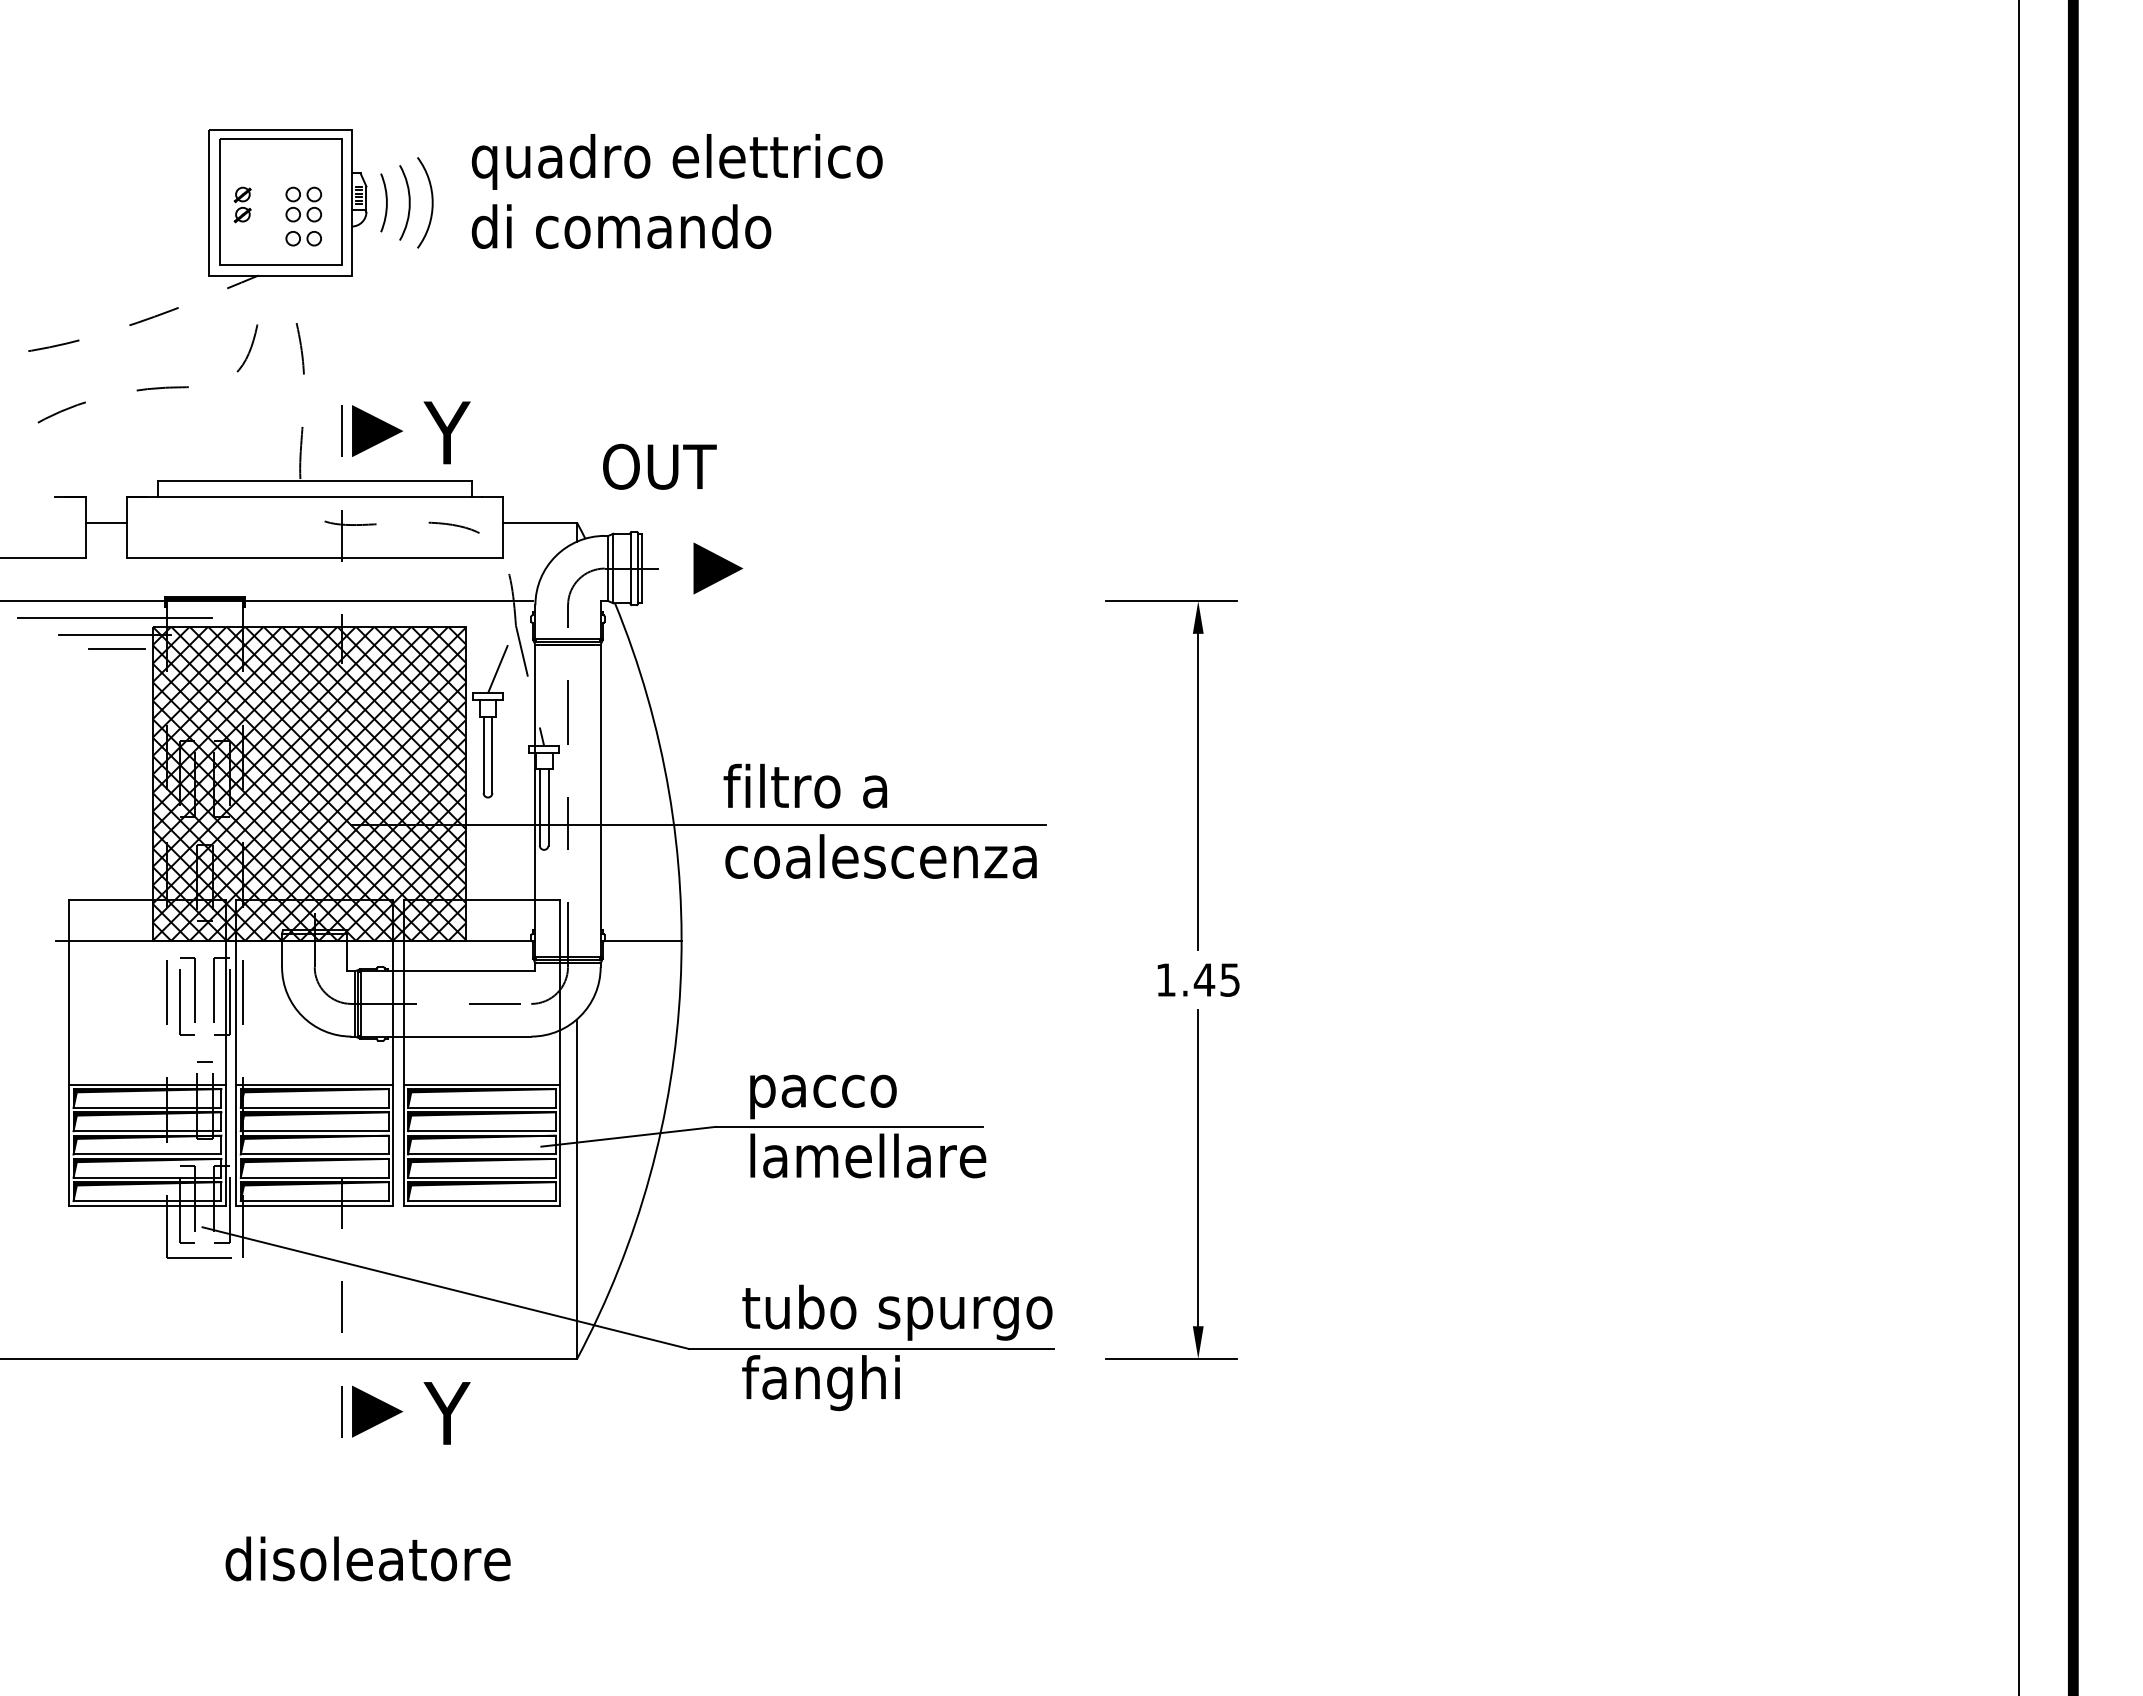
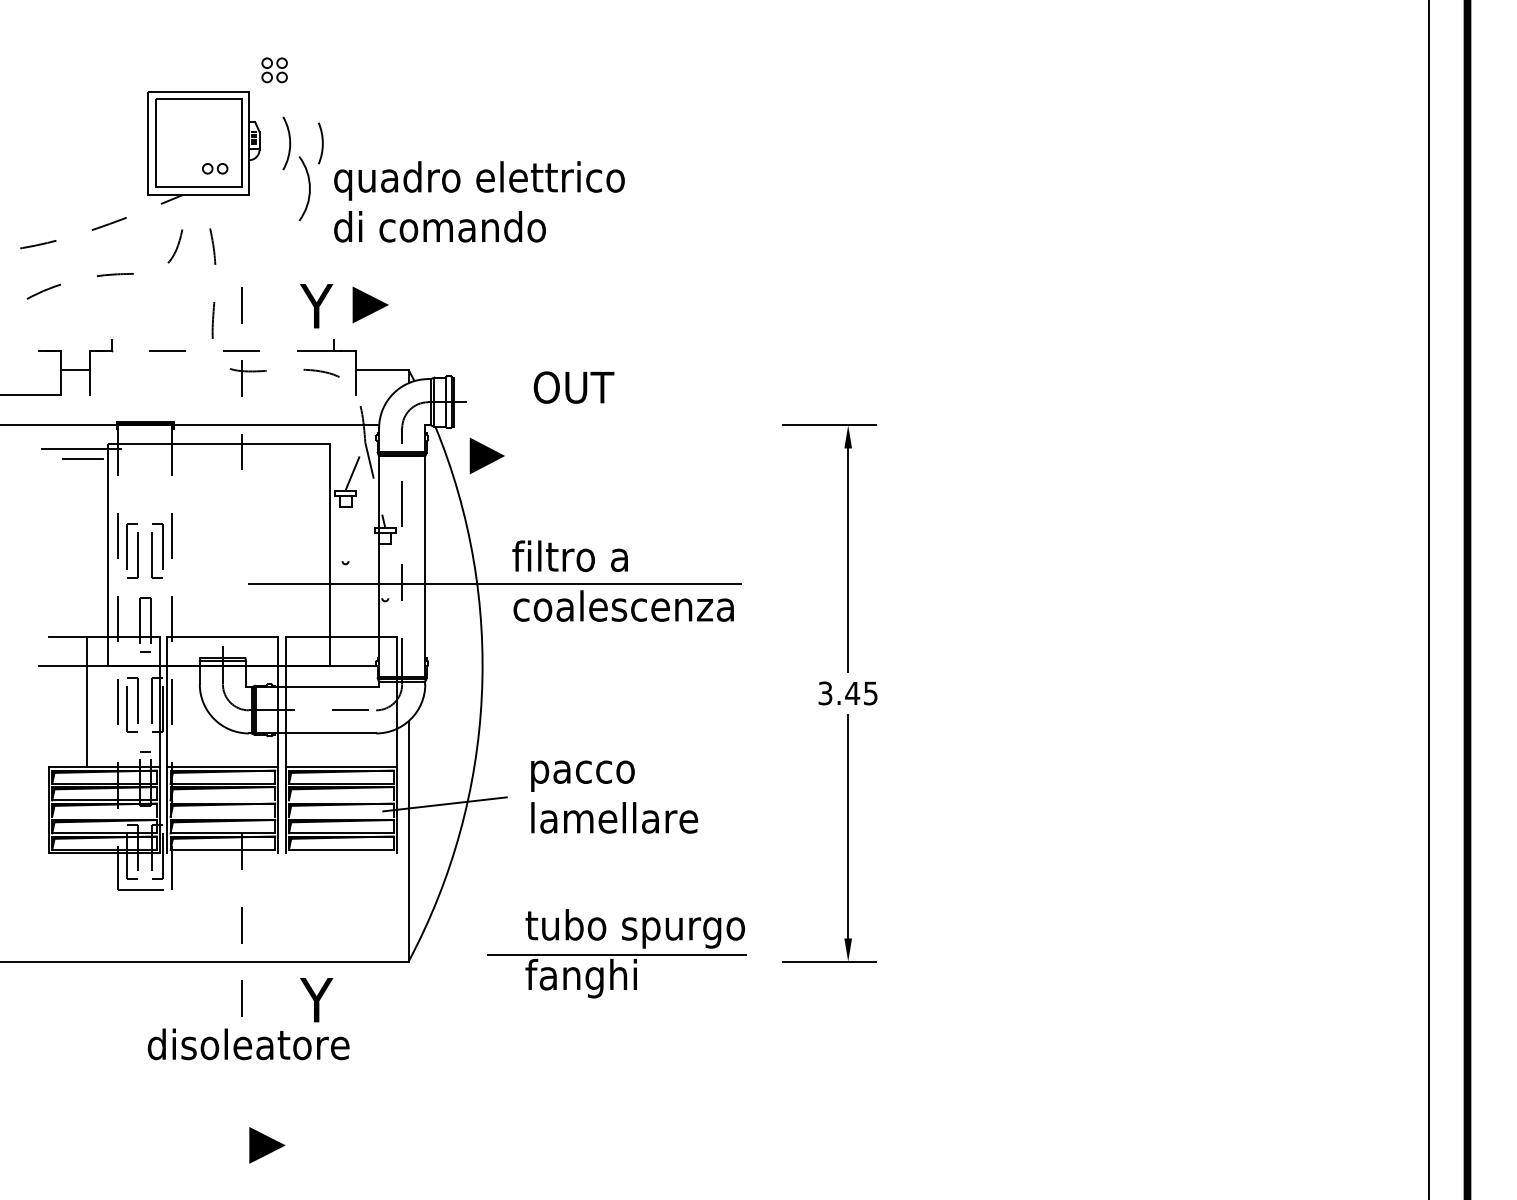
text: (676, 191) -> (478, 201), moved
part: (299, 199) -> (271, 66), moved
arc: (386, 202) -> (322, 143), moved
arc: (431, 202) -> (309, 188), moved
part: (242, 204) -> (171, 144), removed
line: (377, 430) -> (370, 304), moved
text: (659, 466) -> (573, 387), moved
line: (314, 480) -> (222, 339), removed
line: (314, 496) -> (222, 351), solid -> dashed
line: (314, 557) -> (222, 394), removed
line: (718, 568) -> (487, 455), moved
line: (114, 617) -> (81, 436), removed
line: (483, 754) -> (342, 533), removed
line: (492, 754) -> (348, 533), removed
hatch: (309, 783) -> (219, 554), removed
line: (539, 807) -> (382, 571), removed
line: (548, 807) -> (388, 571), removed
line: (642, 940) -> (454, 665), removed
text: (1165, 979) -> (825, 693), 1.45 -> 3.45
line: (69, 991) -> (87, 701), moved
line: (848, 1126) -> (600, 797), removed
line: (314, 1131) -> (222, 800), removed
line: (481, 1131) -> (340, 800), removed
line: (147, 1154) -> (104, 816), removed
line: (314, 1154) -> (222, 816), removed
line: (481, 1154) -> (340, 816), removed
line: (314, 1205) -> (222, 853), removed
line: (481, 1205) -> (340, 853), removed
line: (445, 1288) -> (315, 911), removed
line: (377, 1411) -> (267, 1145), moved
text: (367, 1558) -> (248, 1044), moved

